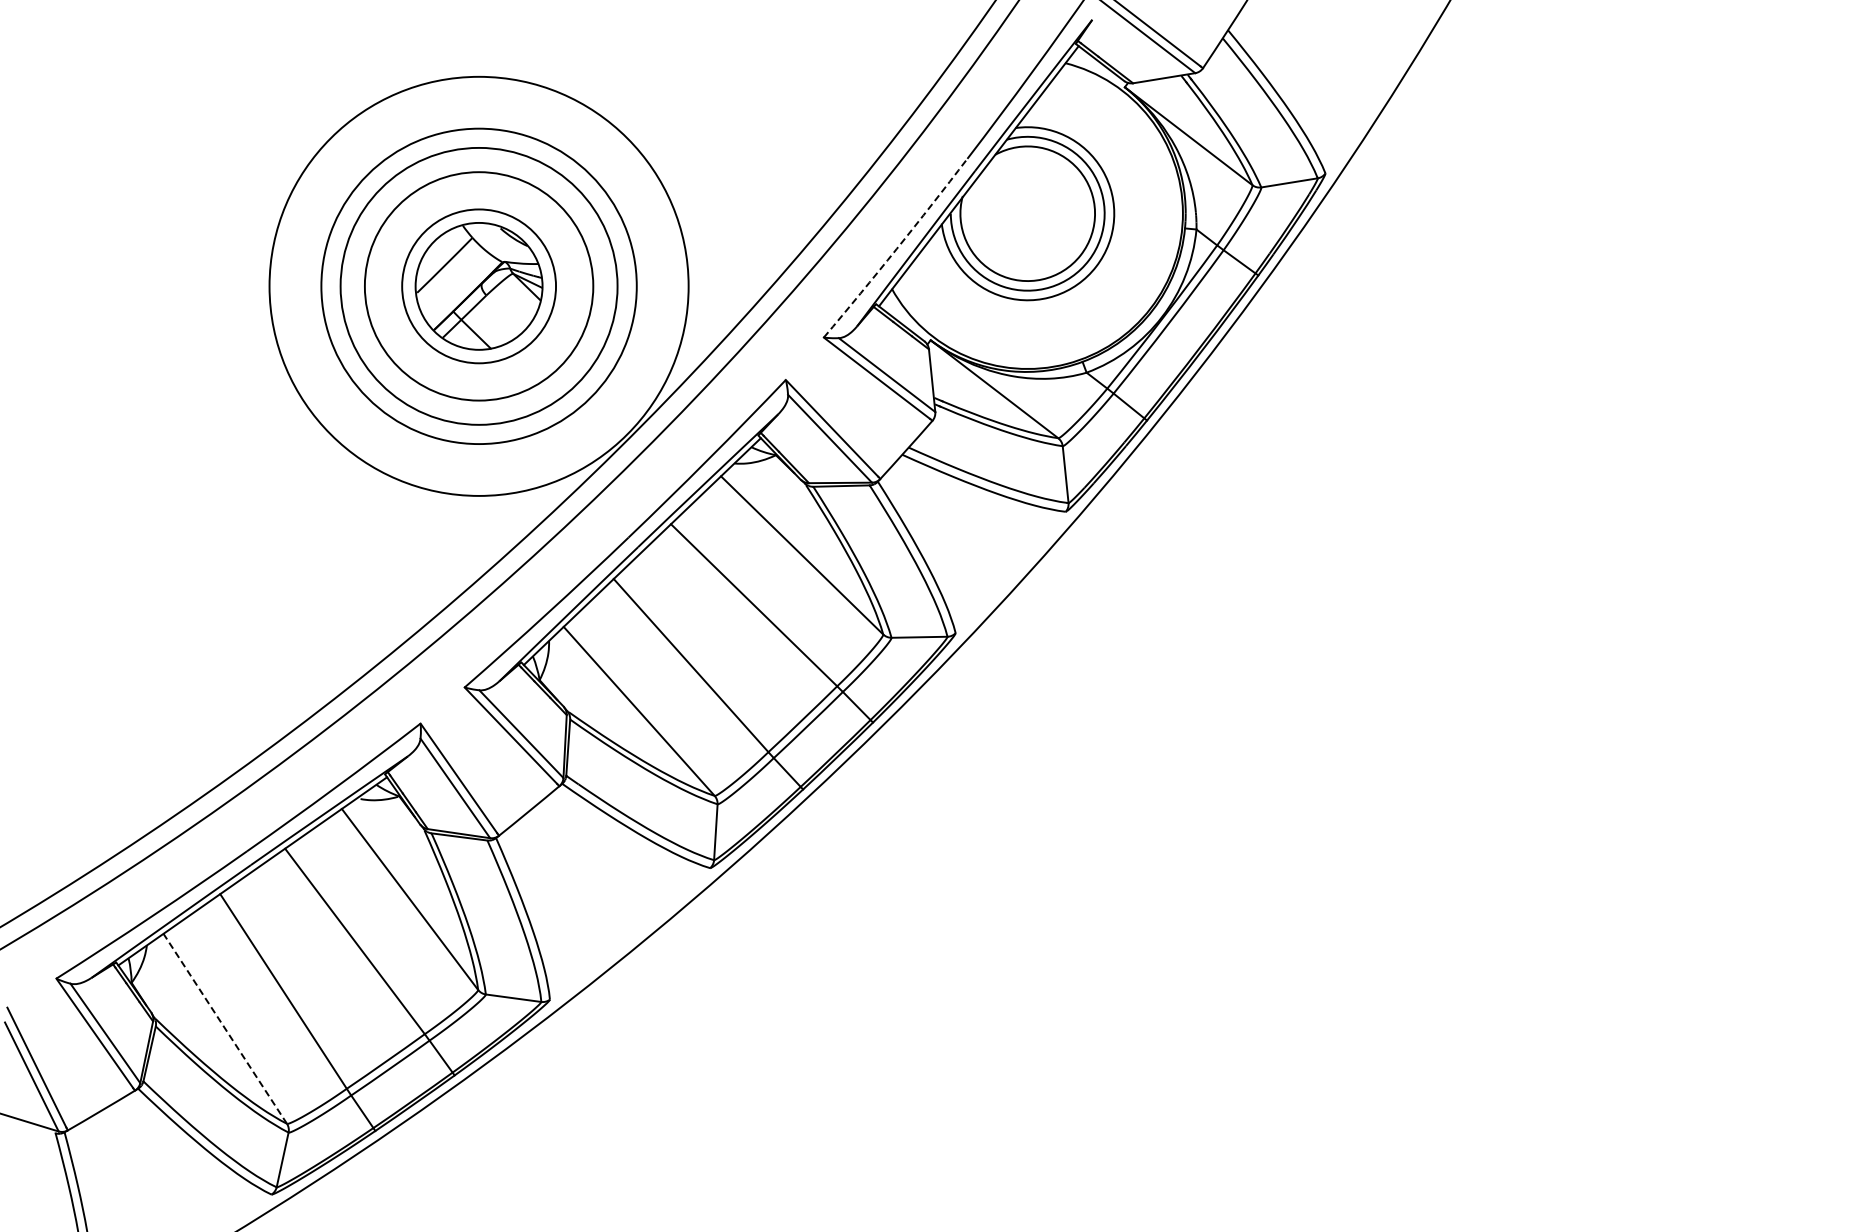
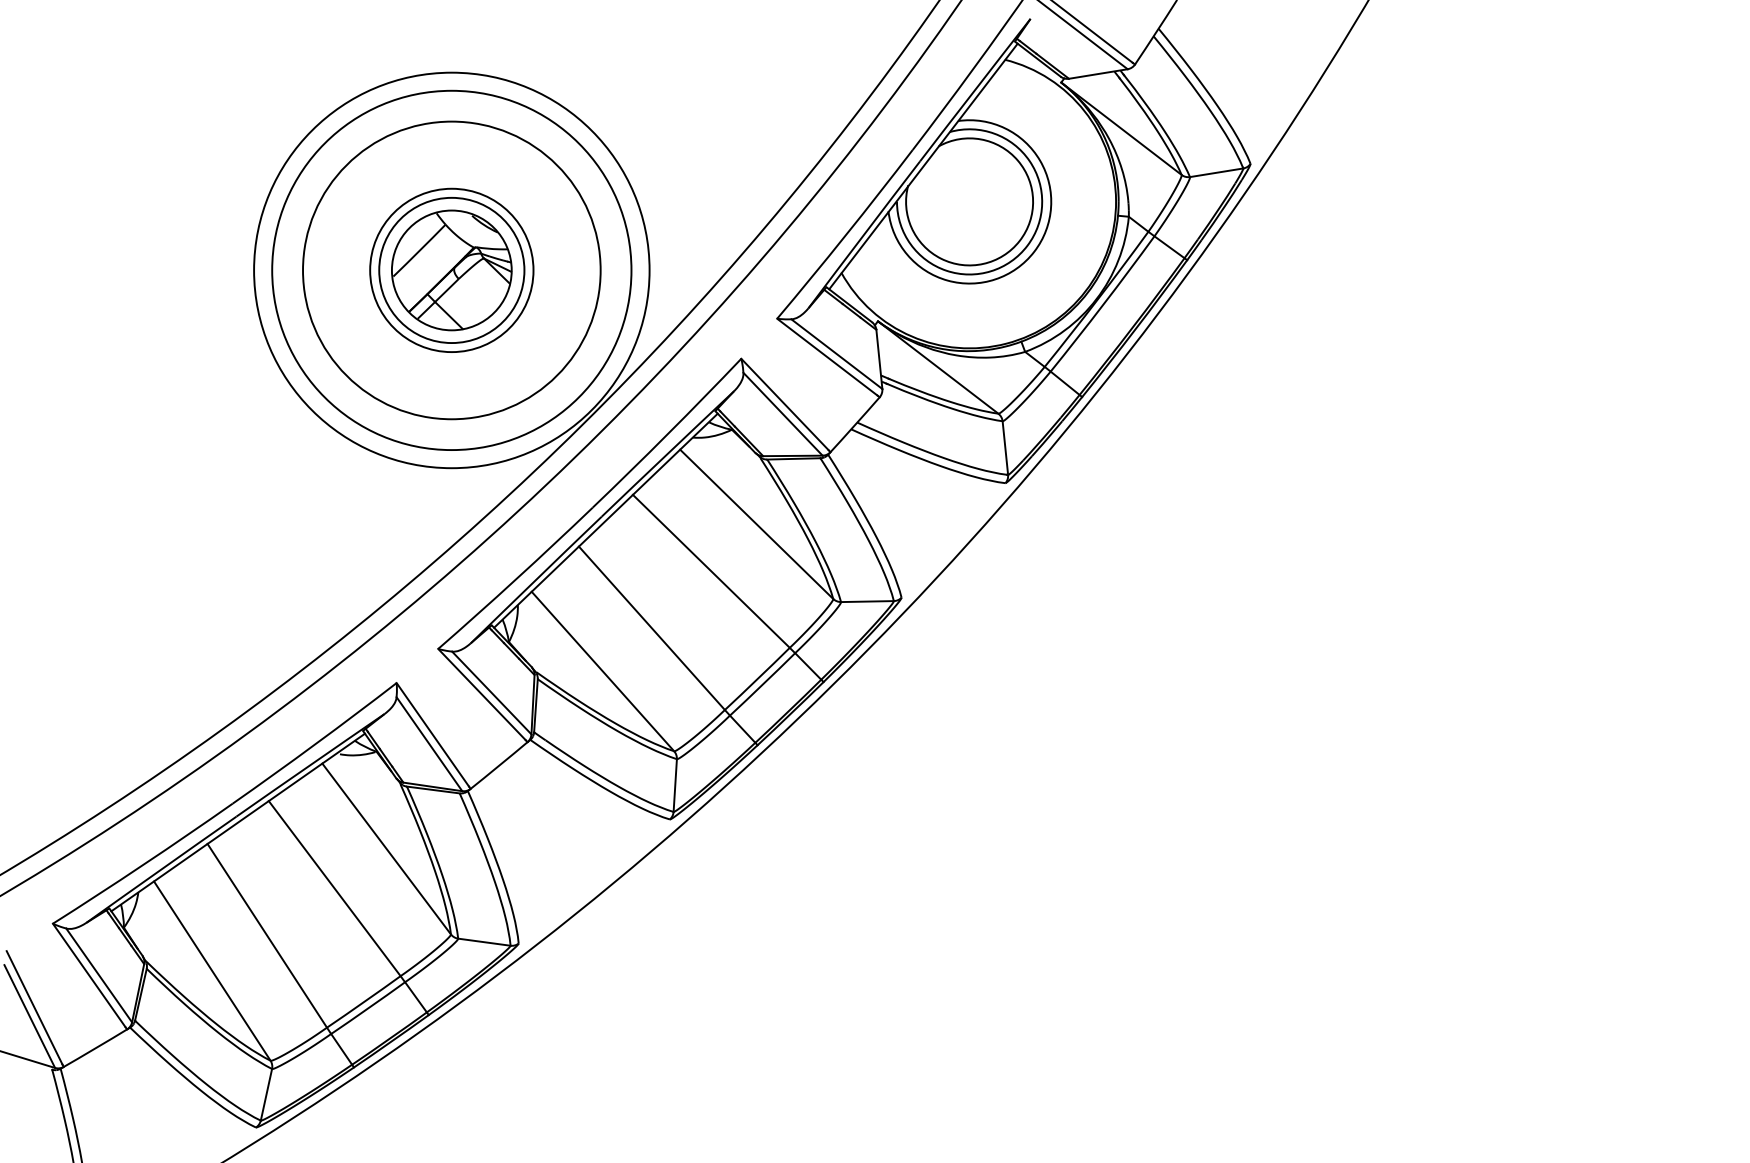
arc: (896, 249) -> (845, 235), dashed -> solid
circle: (478, 285) -> (451, 269), size x0.62
circle: (478, 286) -> (451, 270), size x1.67
line: (225, 1028) -> (212, 970), dashed -> solid

